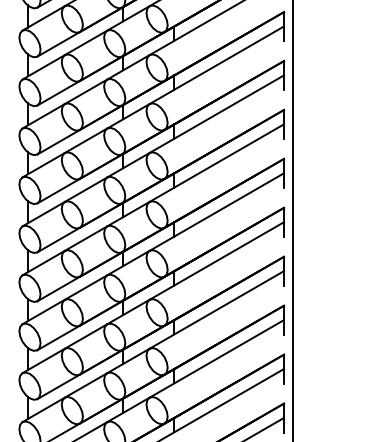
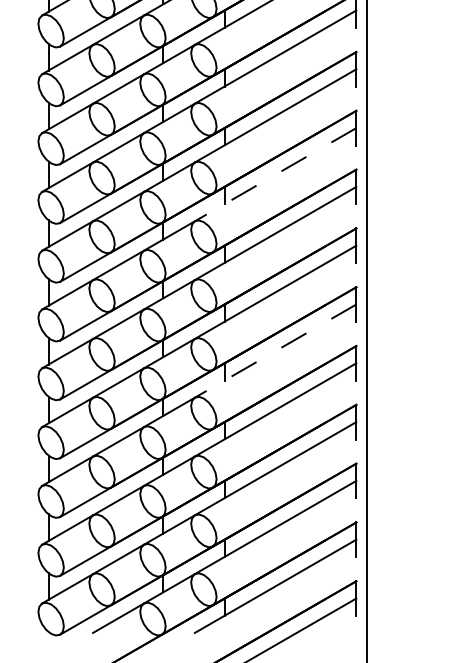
line: (216, 114) -> (275, 174), solid -> dashed
line: (216, 261) -> (275, 351), solid -> dashed

